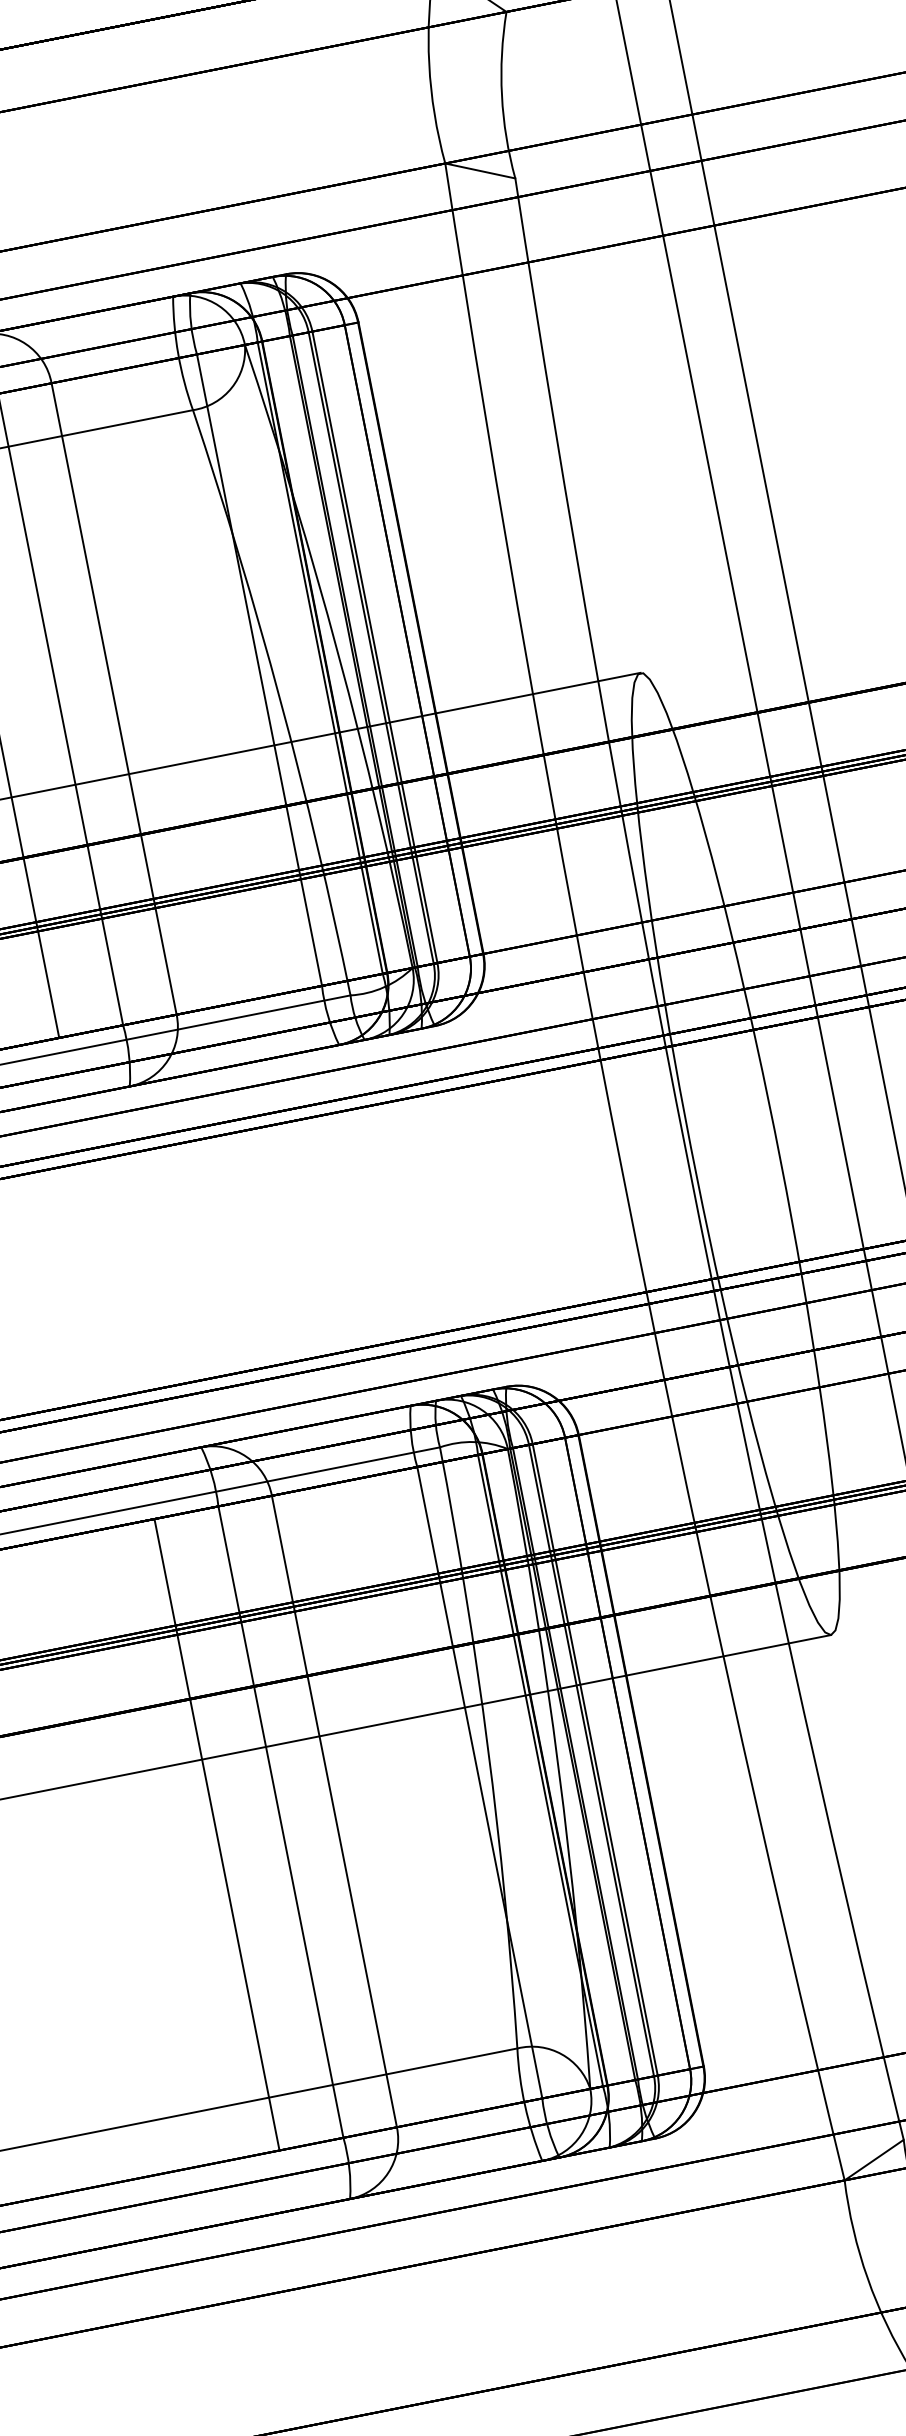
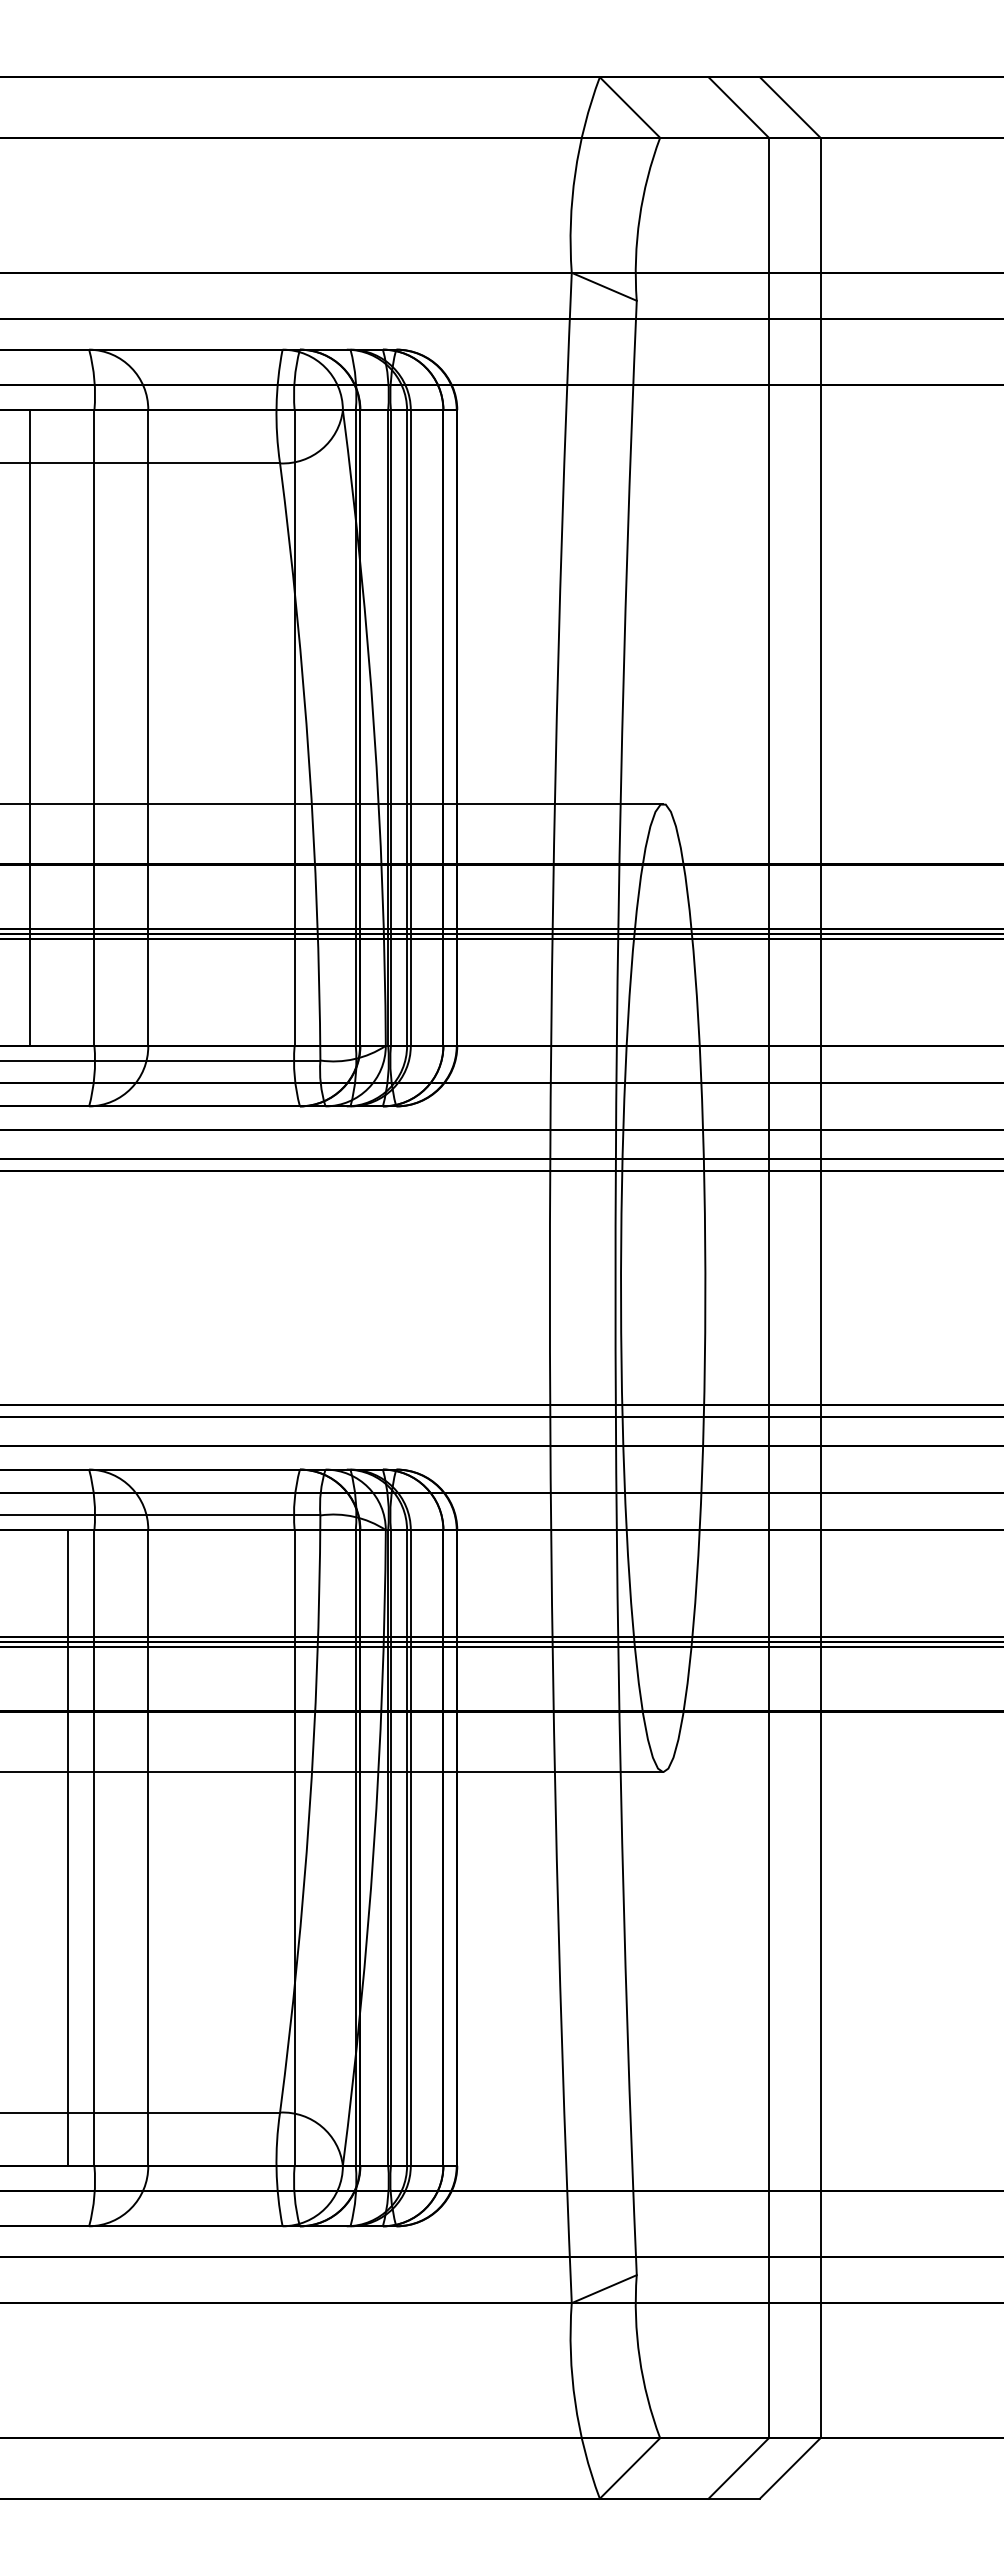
line: (217, 1834) -> (68, 1847), moved

